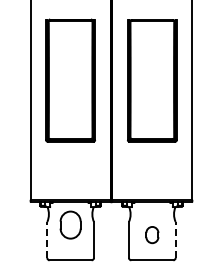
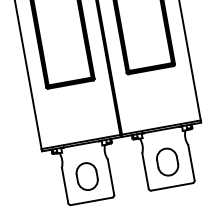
part: (70, 224) -> (86, 176), moved
part: (152, 234) -> (167, 161), size x1.67
line: (47, 239) -> (65, 184), dashed -> solid
line: (175, 239) -> (191, 162), dashed -> solid

